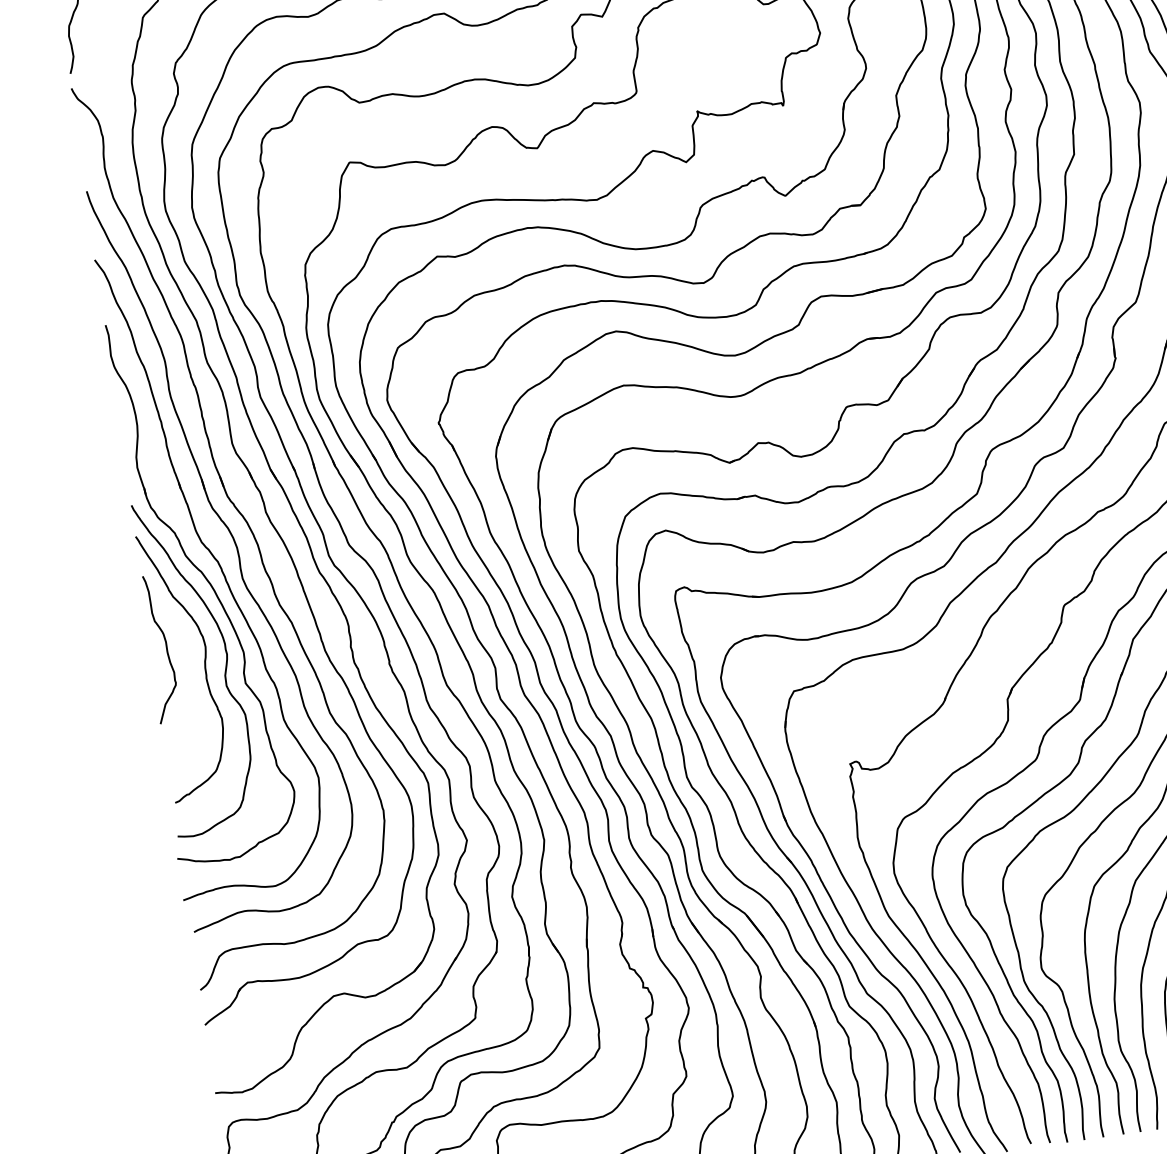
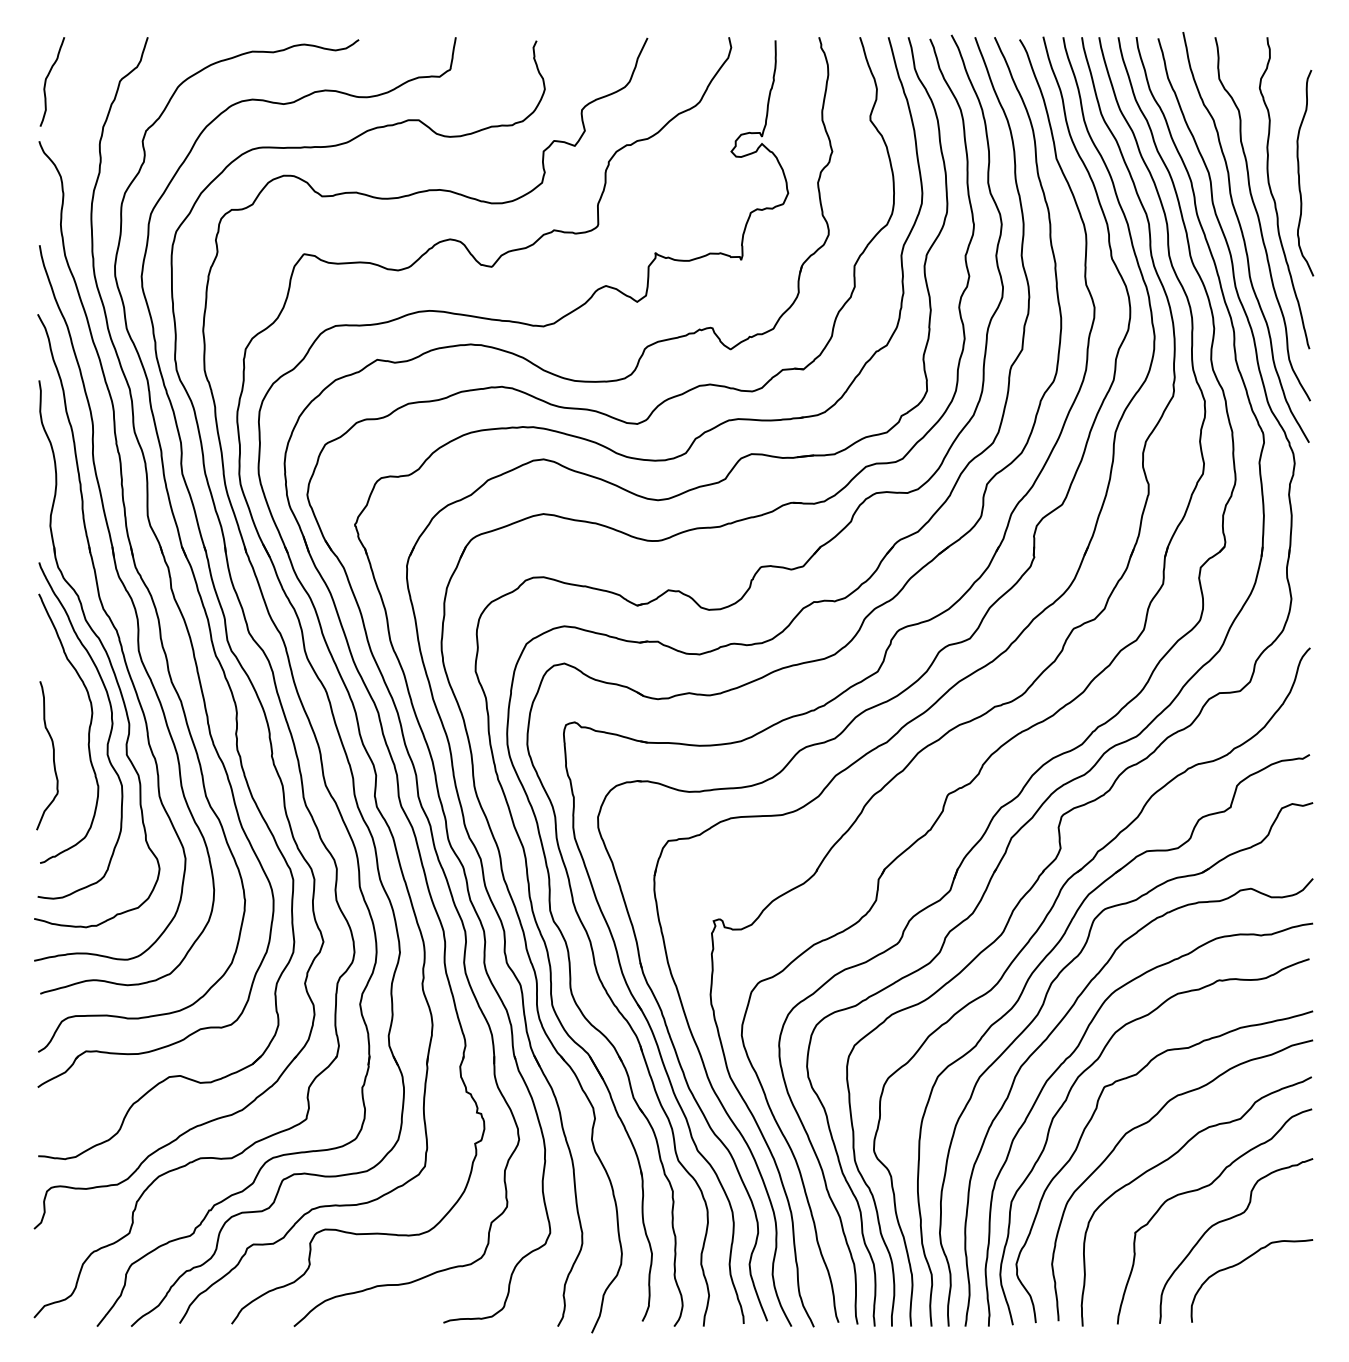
curve: (166, 647) -> (53, 755), moved

